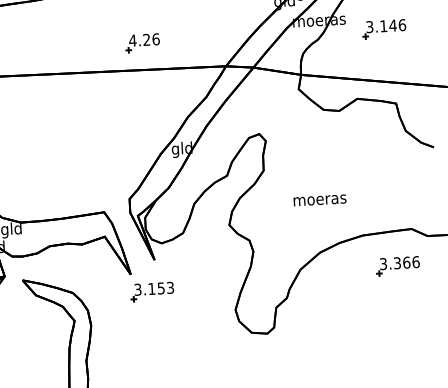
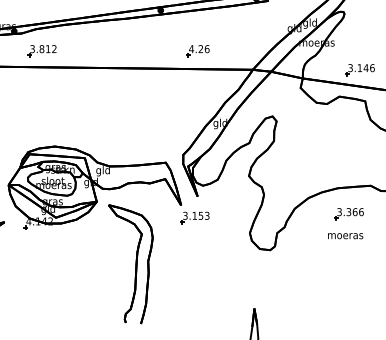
part: (383, 29) -> (359, 70), moved
text: (319, 200) -> (345, 236), moved
part: (396, 266) -> (348, 214), moved

